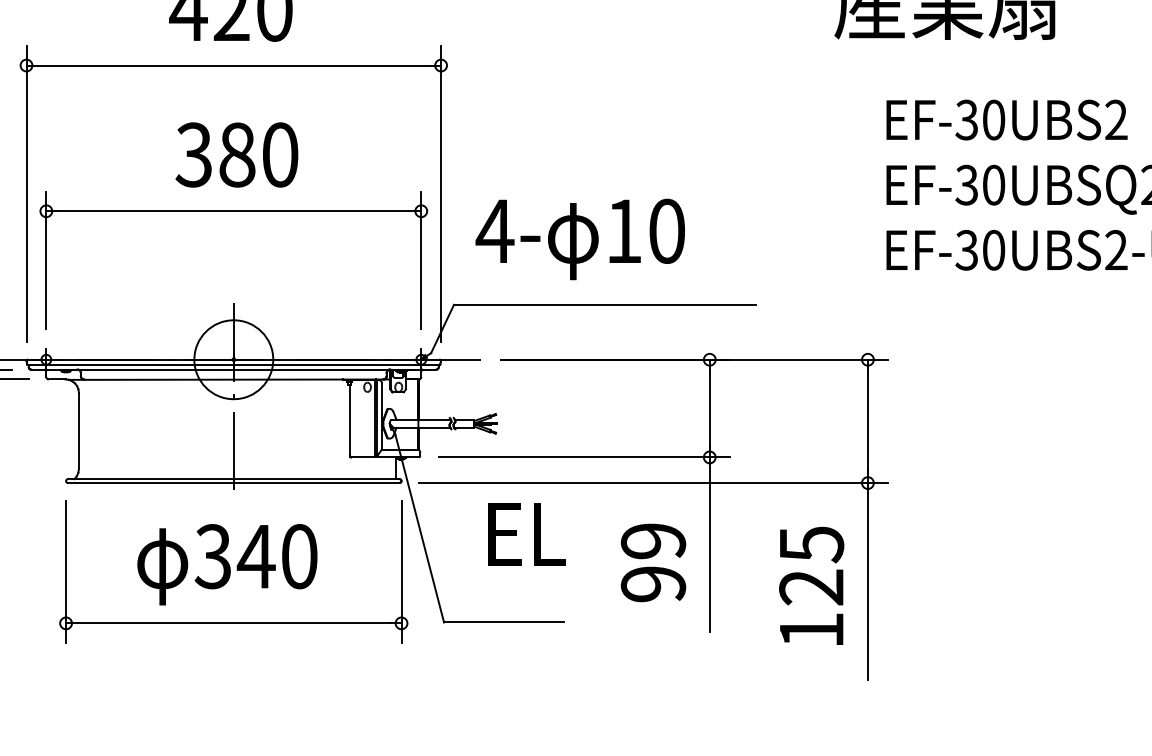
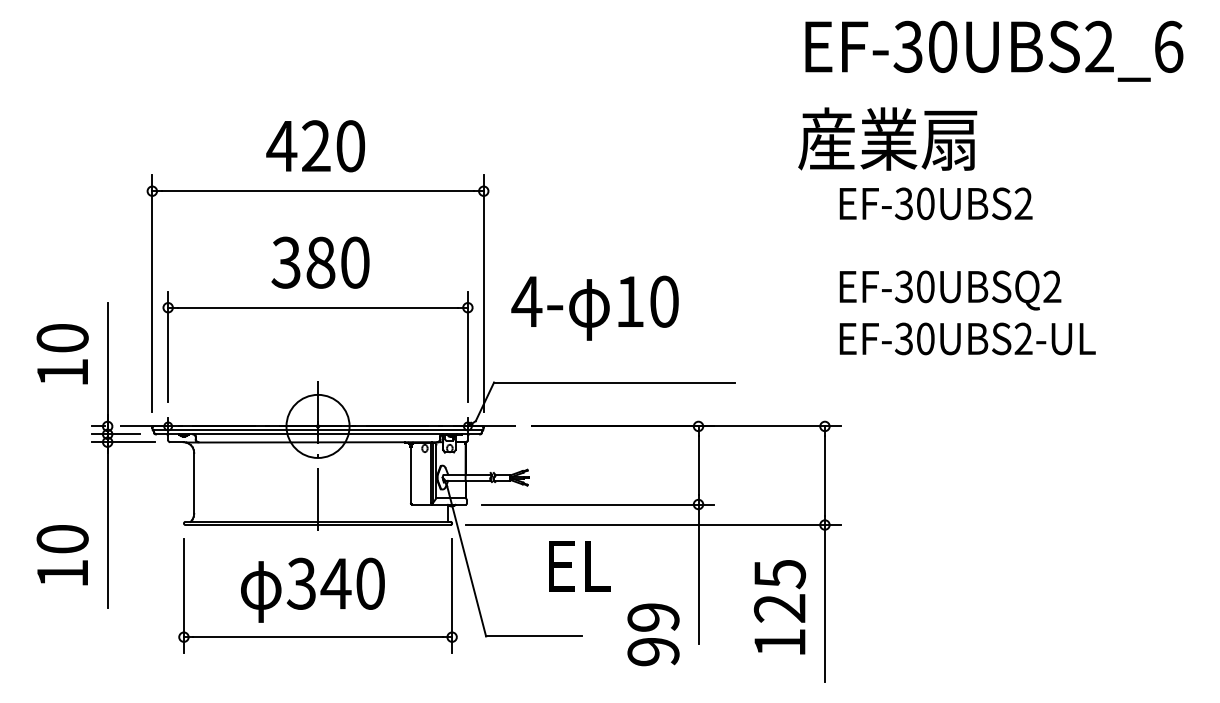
text: (1006, 119) -> (935, 203), moved
text: (579, 238) -> (594, 307), moved
text: (527, 534) -> (579, 566), moved
text: (653, 562) -> (653, 634), moved

